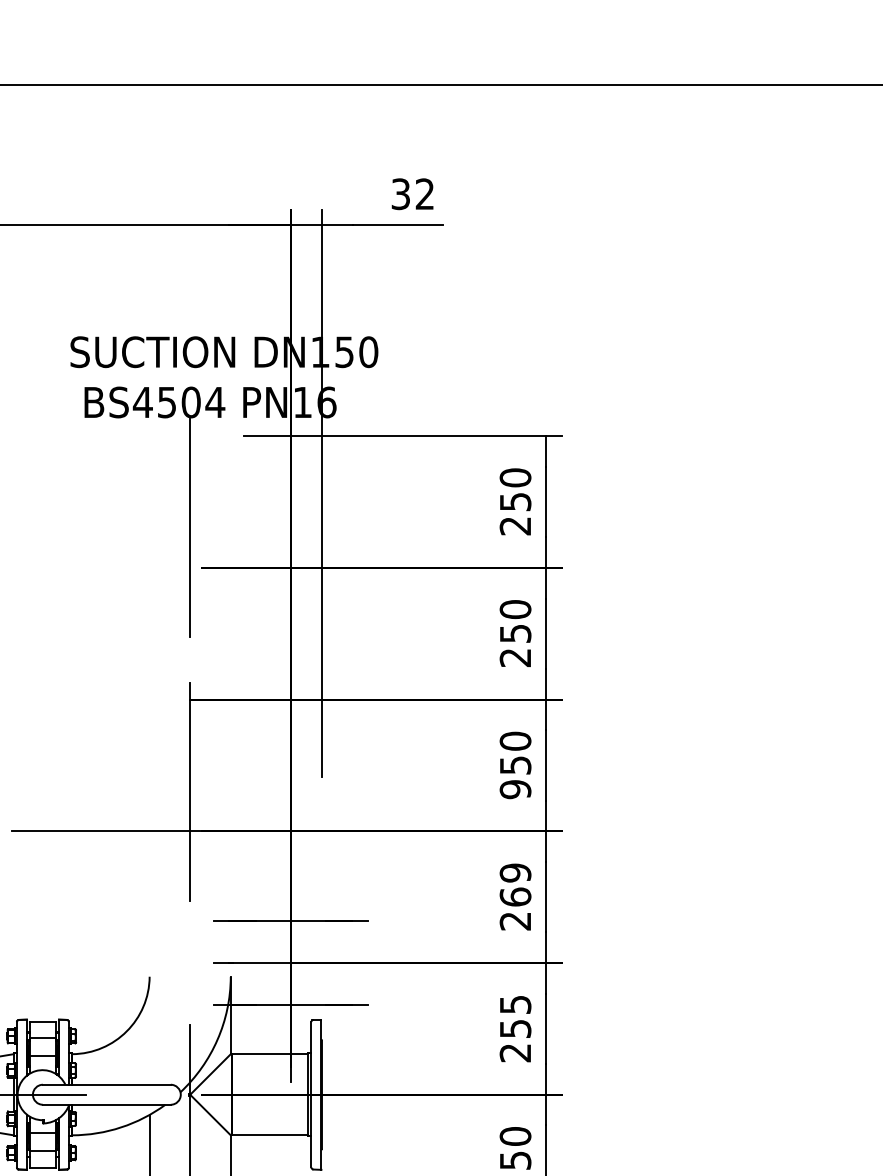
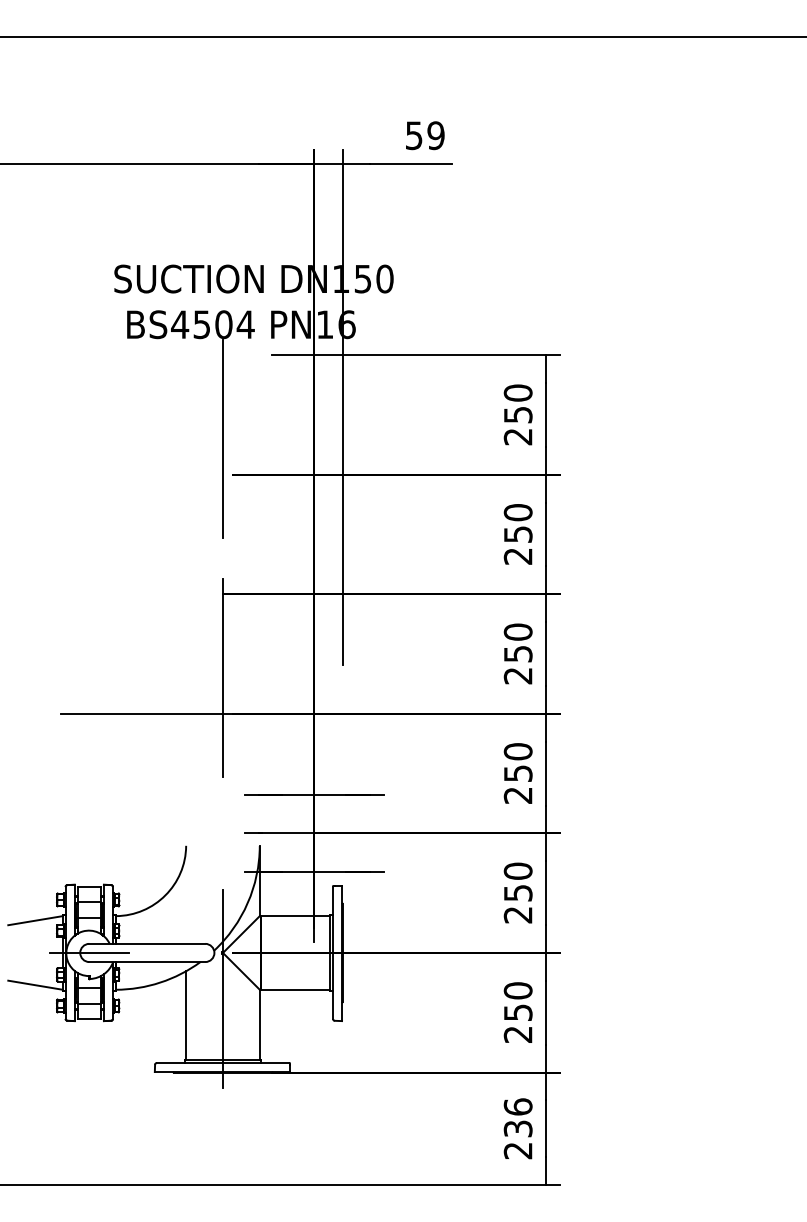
text: (413, 194) -> (425, 135), 32 -> 59
text: (515, 789) -> (518, 675), 950 -> 250
text: (514, 884) -> (517, 762), 269 -> 250
text: (514, 1003) -> (517, 870), 255 -> 250

